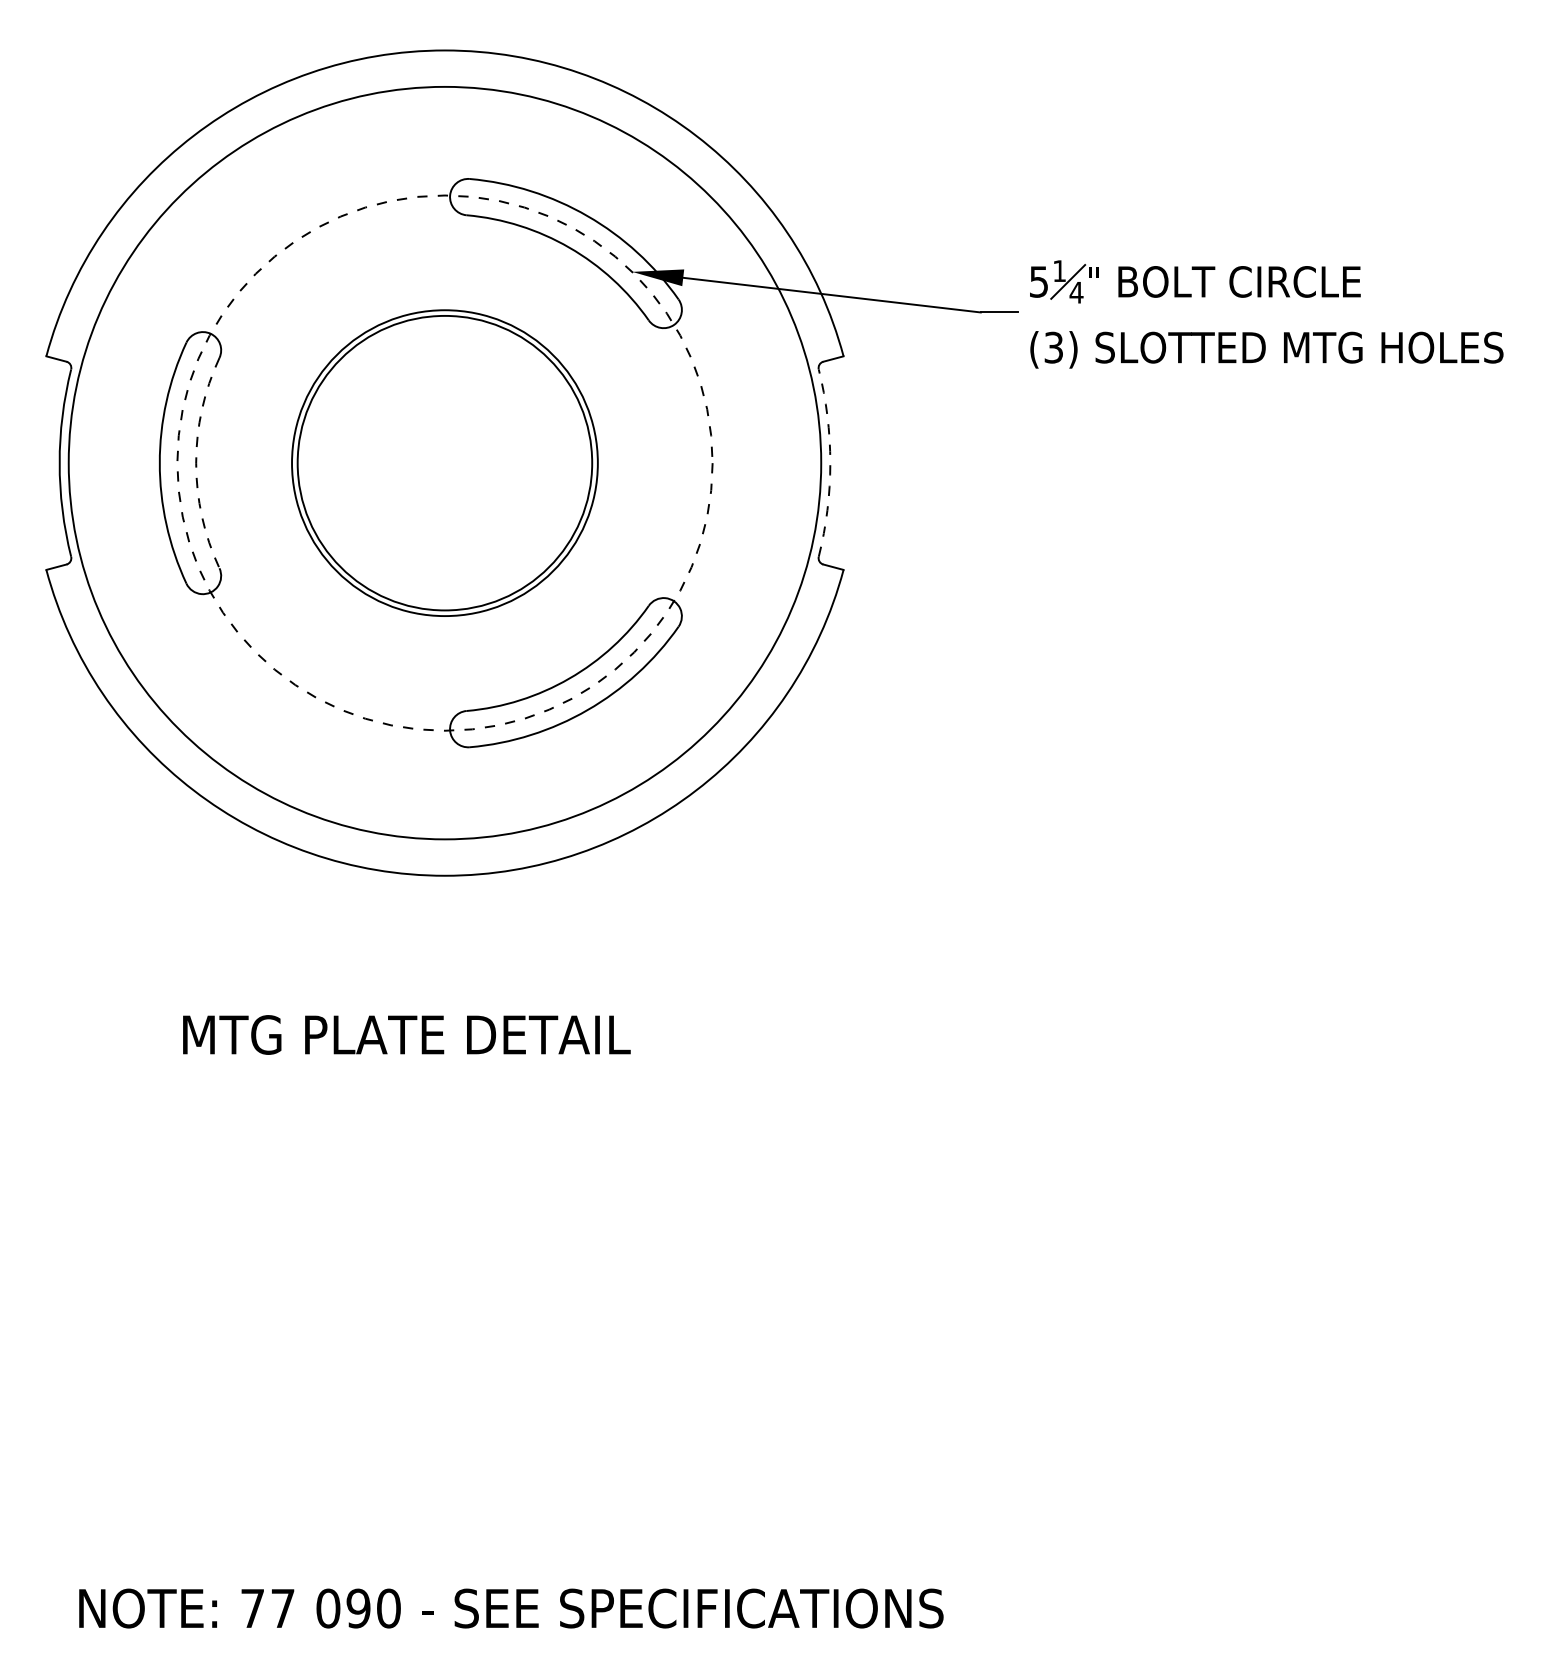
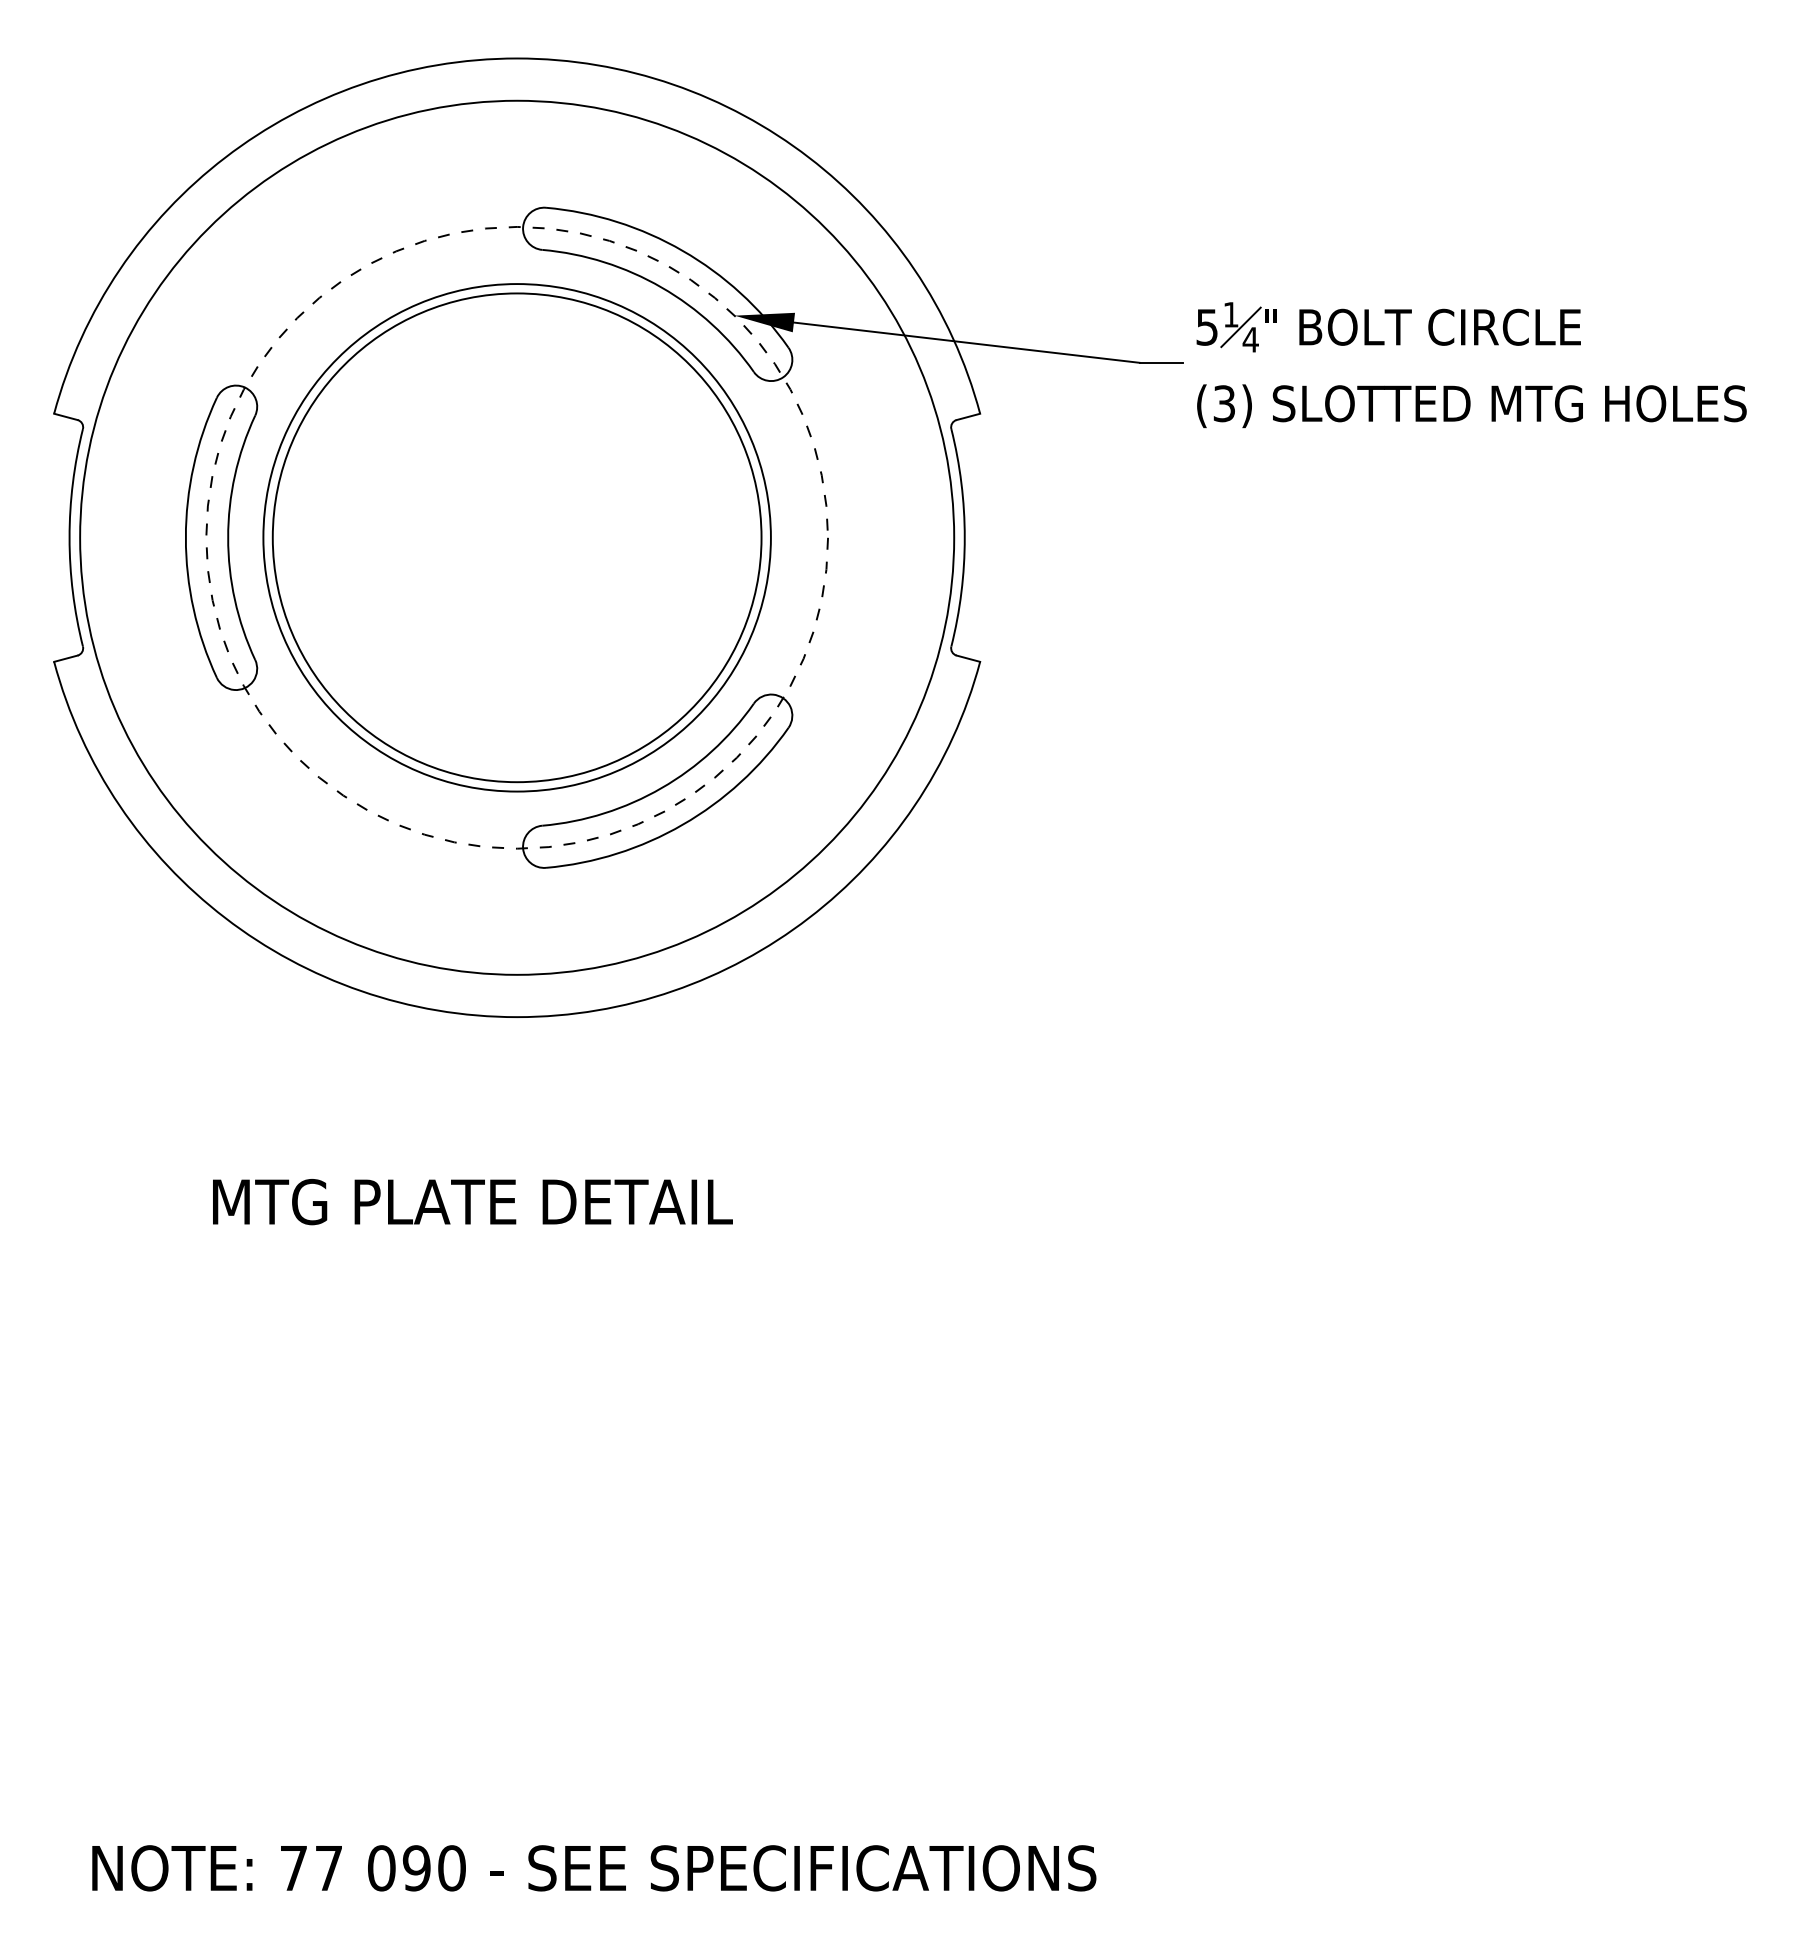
arc: (196, 462) -> (228, 537), dashed -> solid
part: (444, 462) -> (516, 537), size x1.43
arc: (830, 462) -> (964, 537), dashed -> solid

